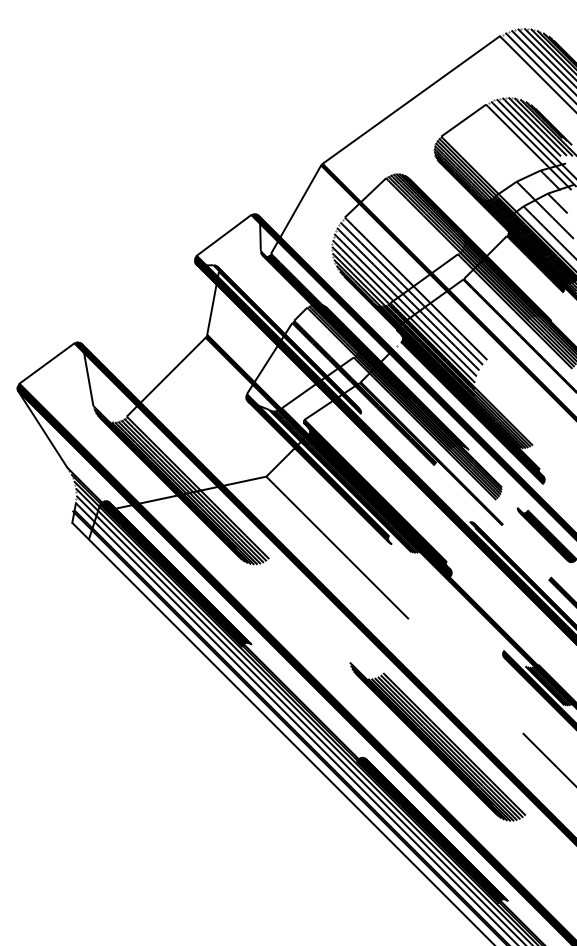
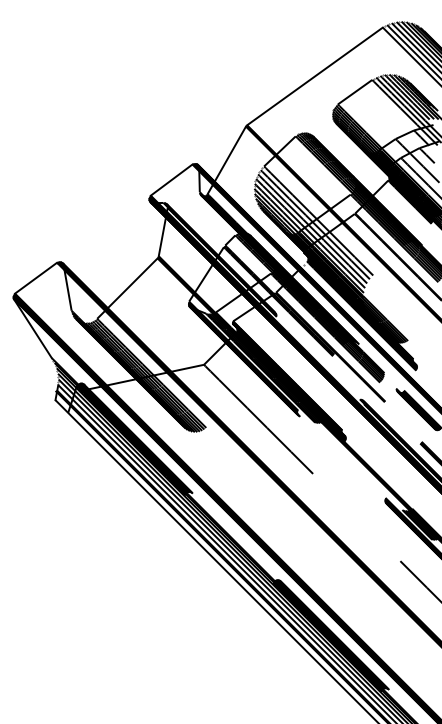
part: (437, 741) -> (335, 567), removed

